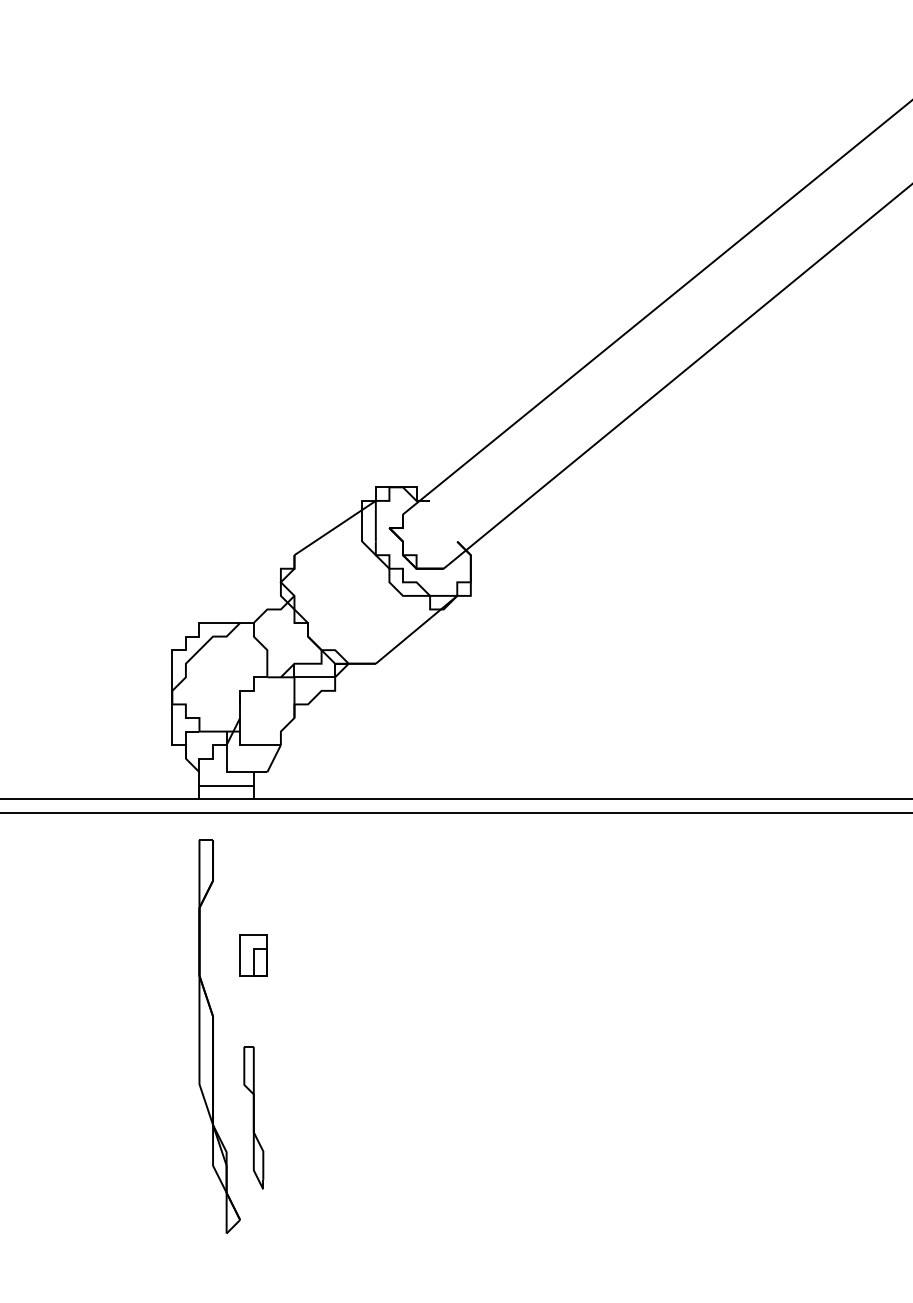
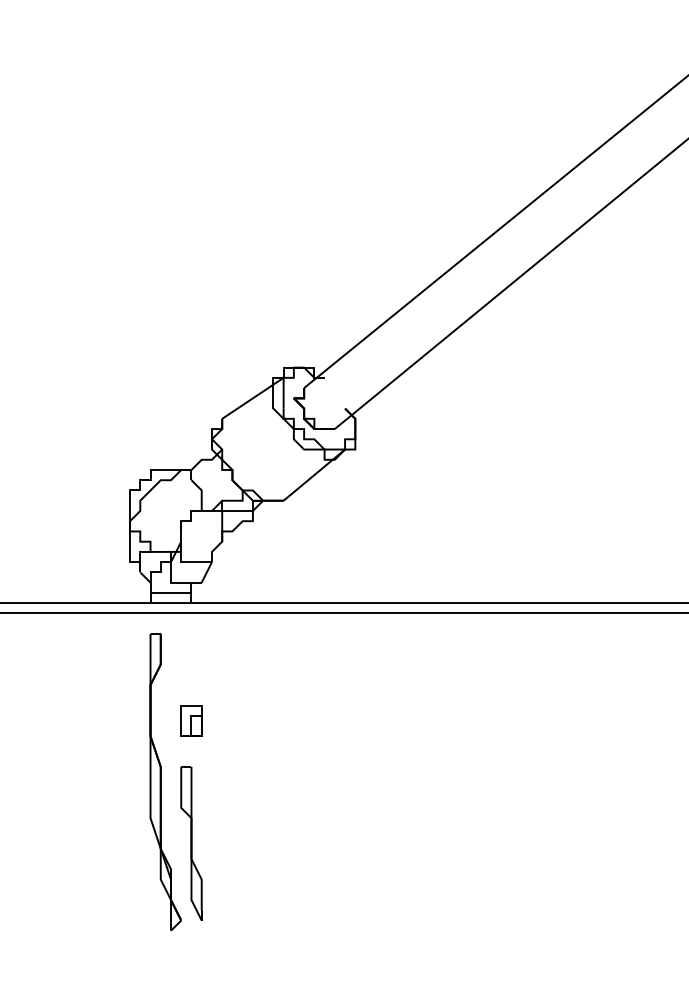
part: (253, 1117) -> (191, 843), size x1.43

